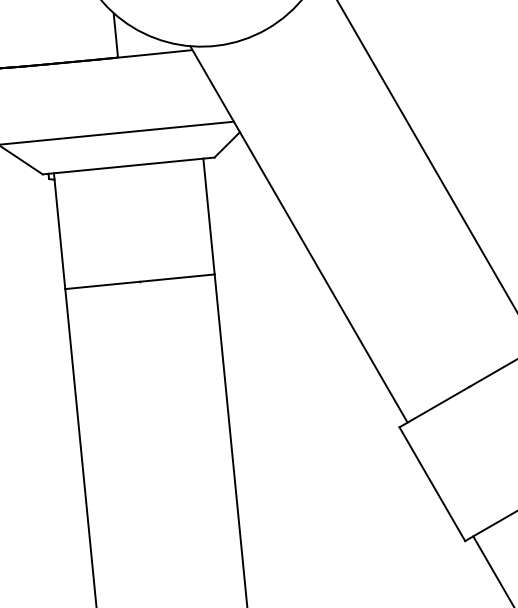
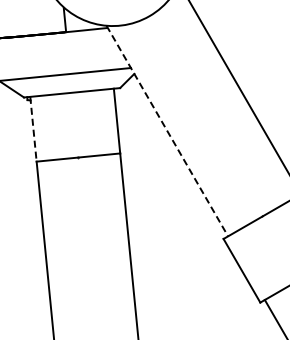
line: (59, 231) -> (33, 129), solid -> dashed
line: (299, 235) -> (167, 131), solid -> dashed

